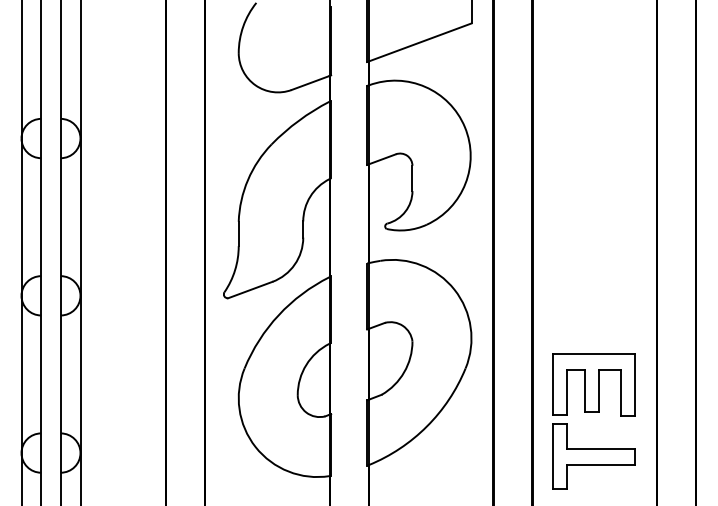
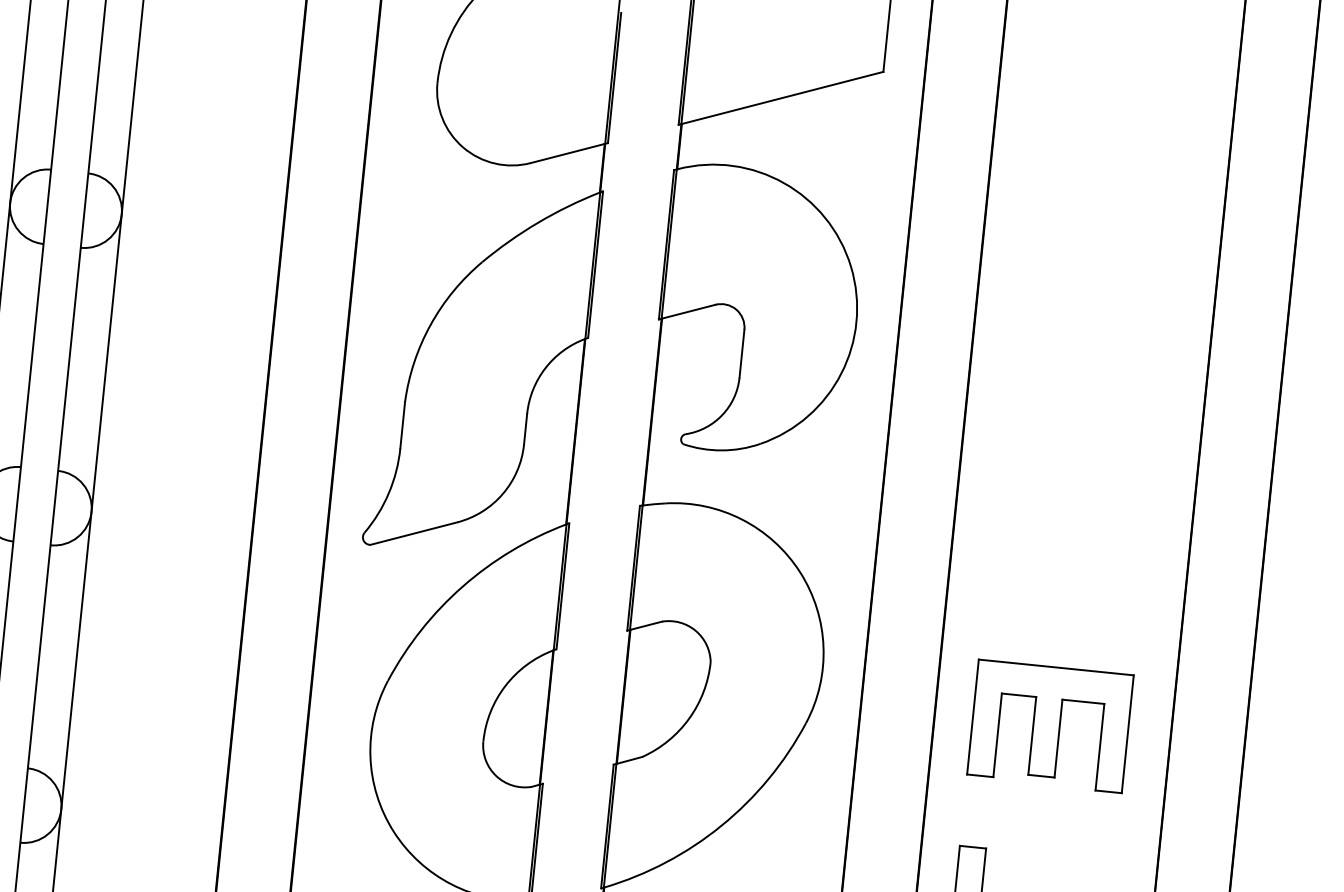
part: (593, 384) -> (1050, 725), moved

